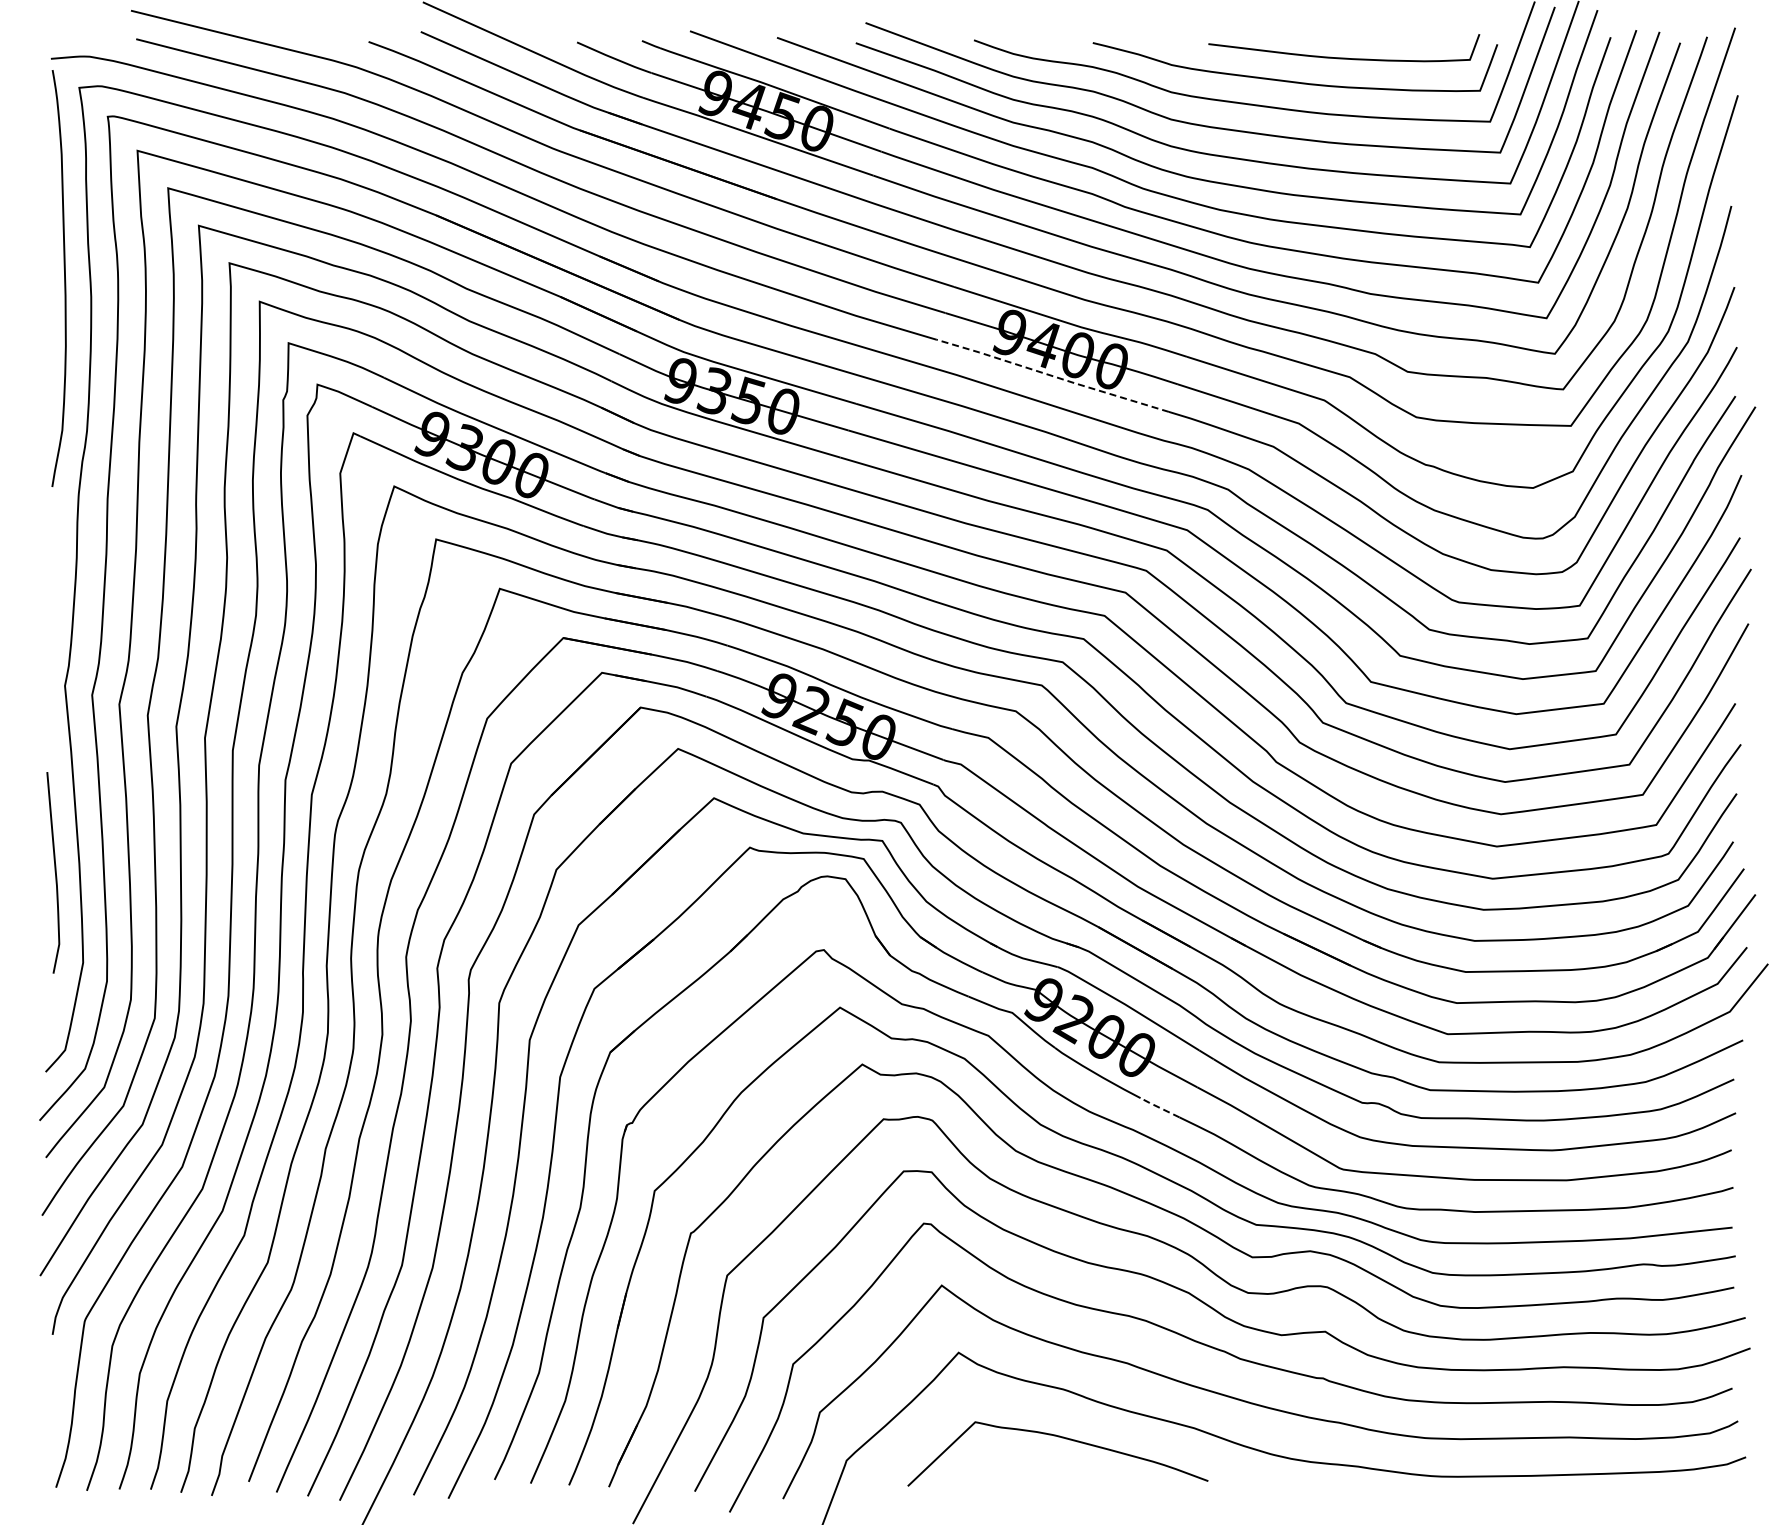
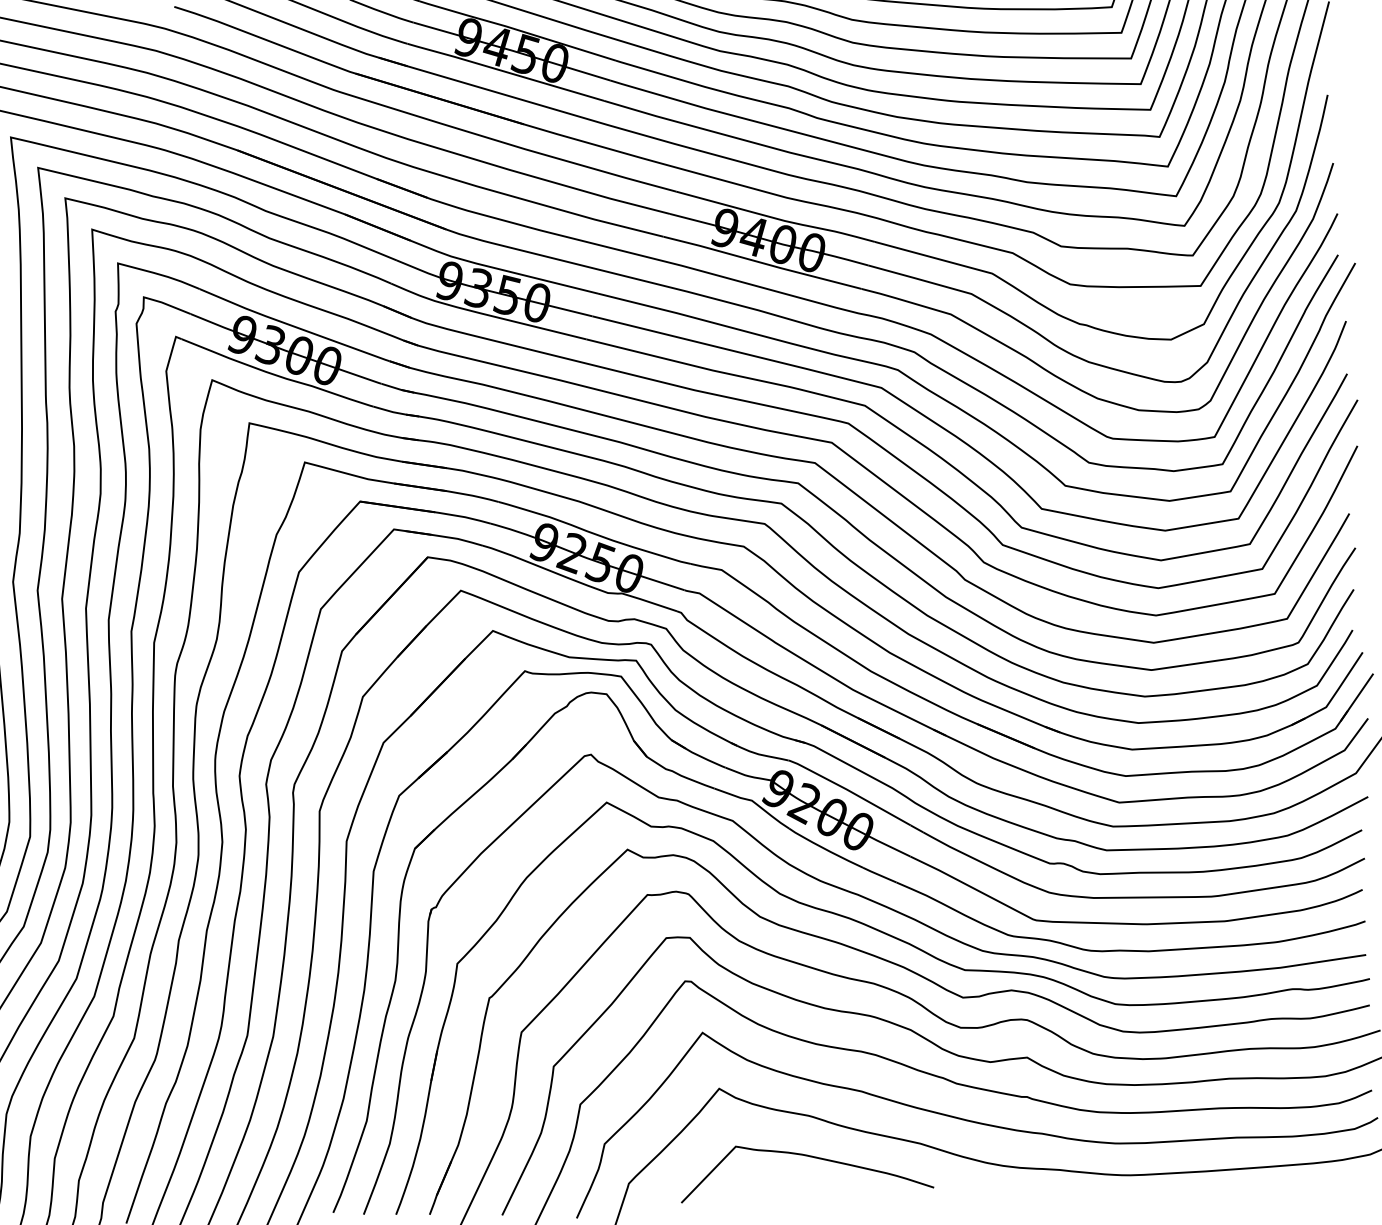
line: (1051, 375) -> (761, 262), dashed -> solid
line: (1159, 1107) -> (879, 874), dashed -> solid

